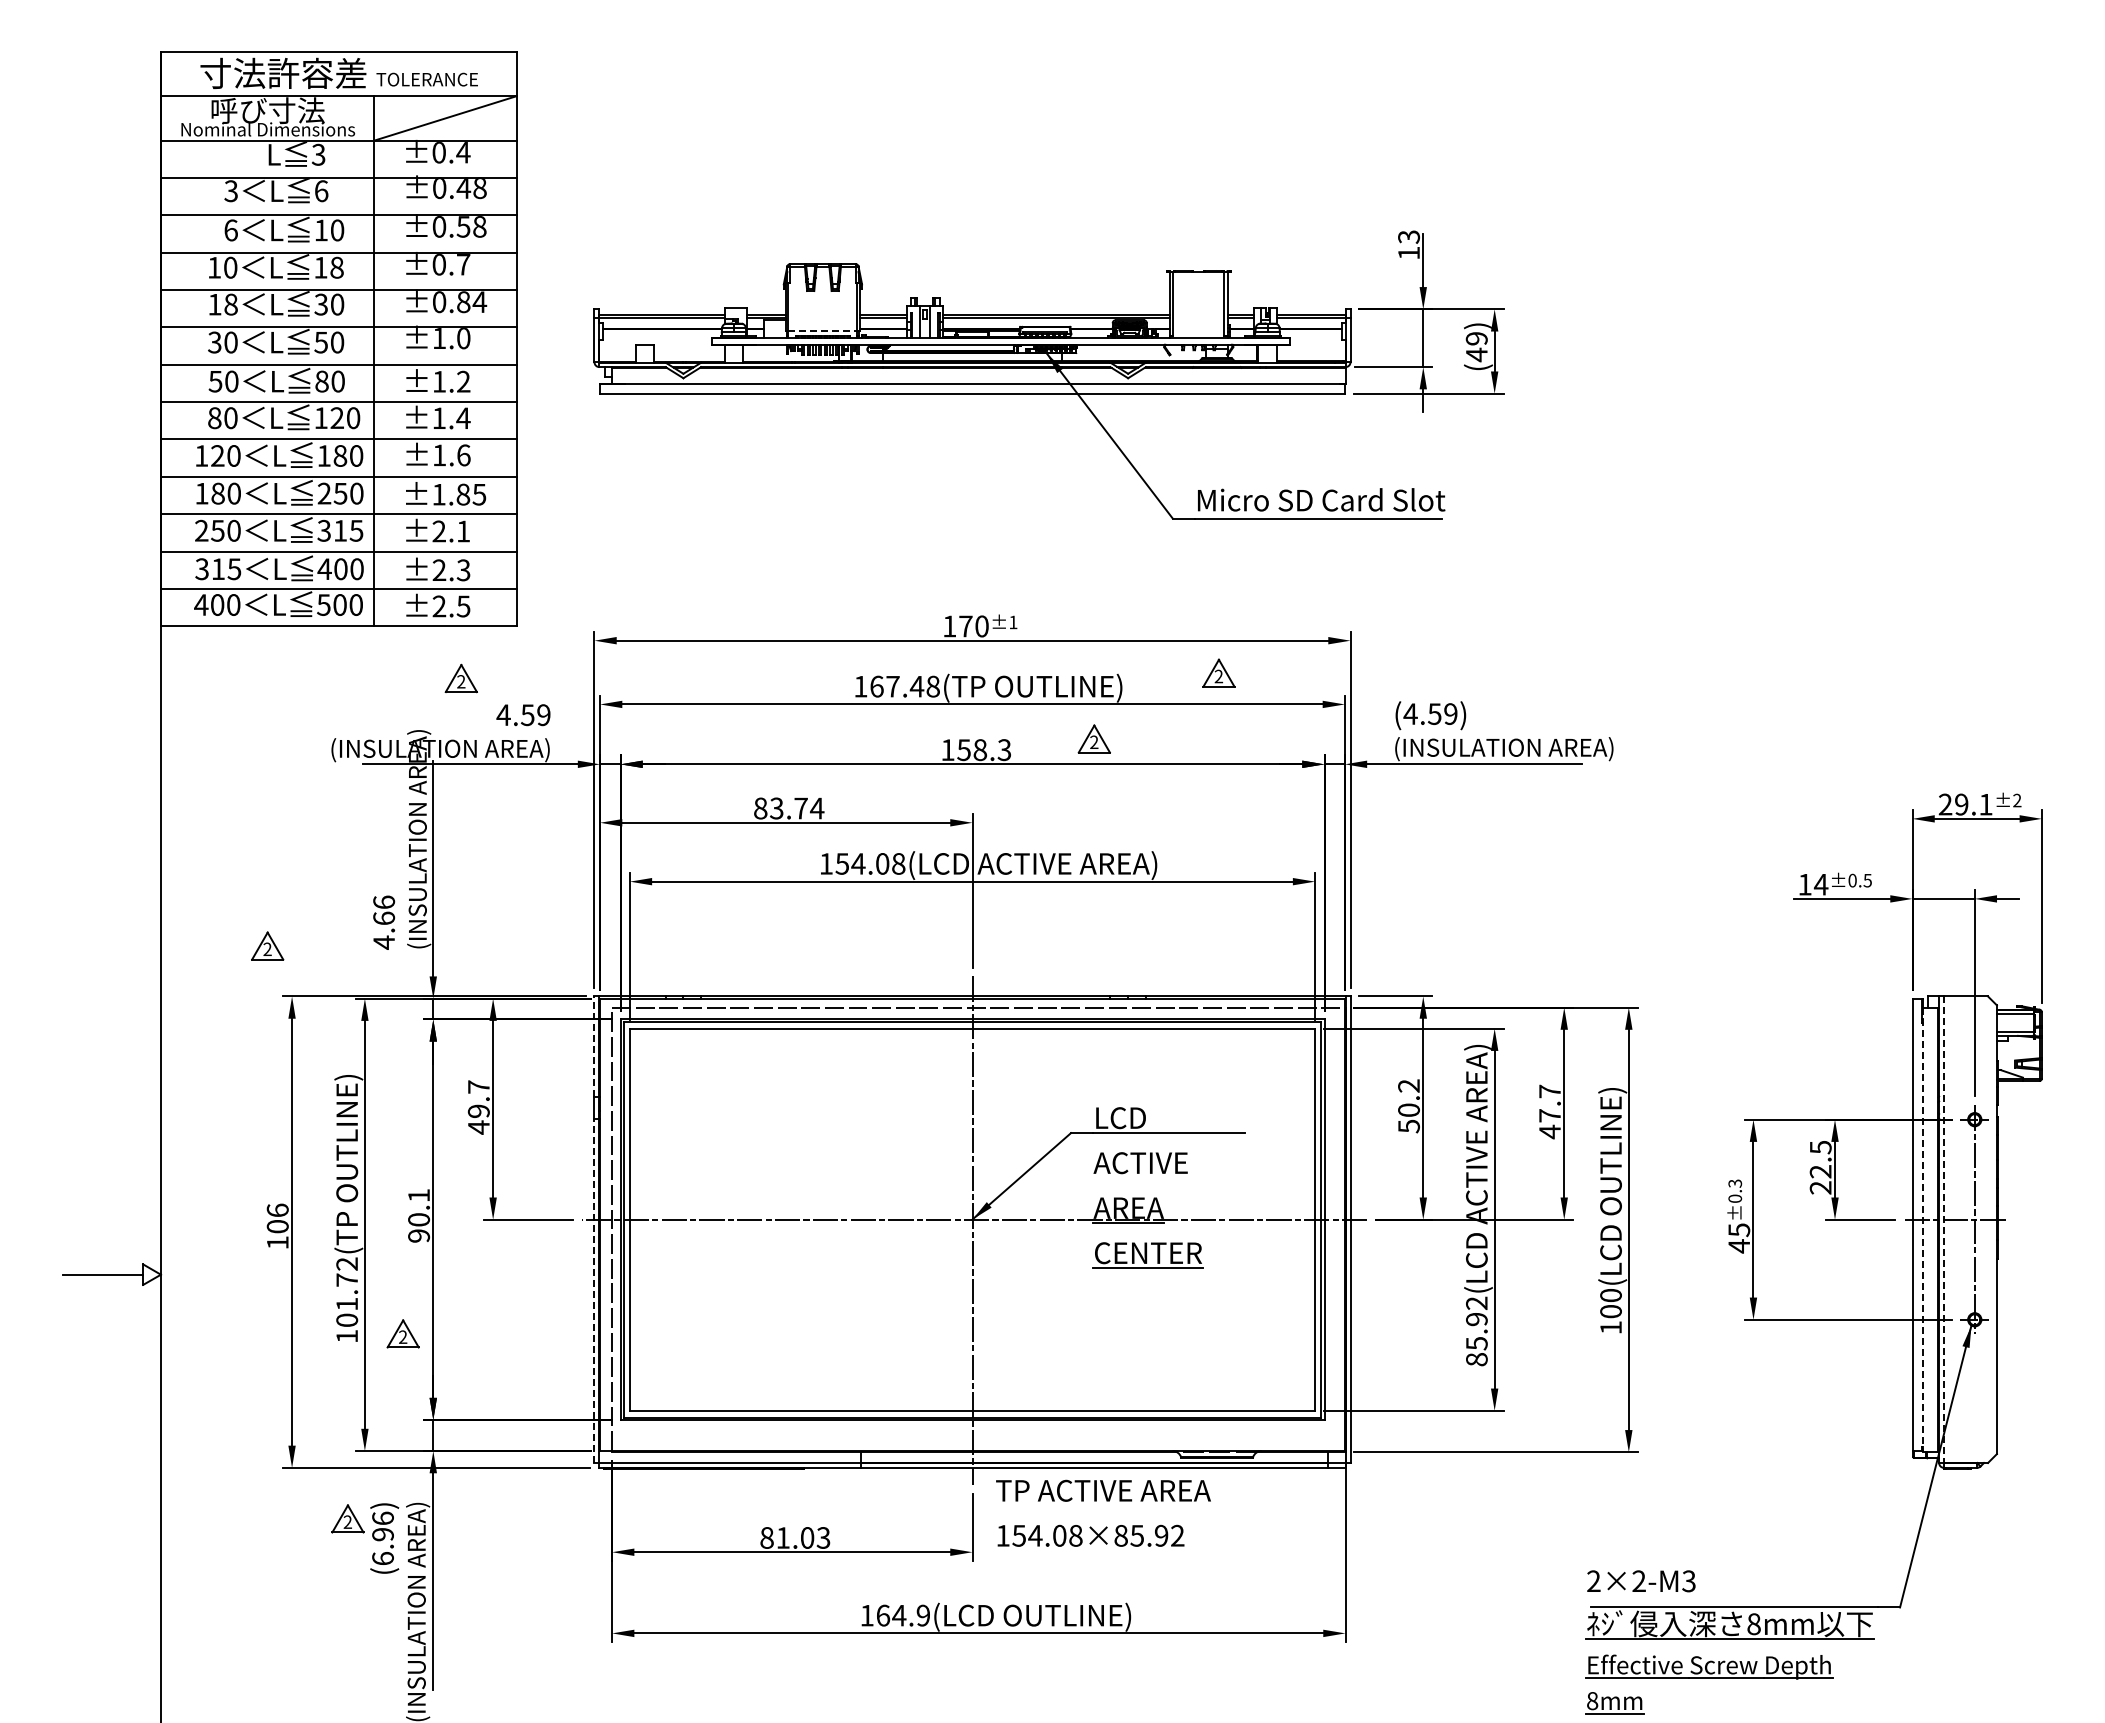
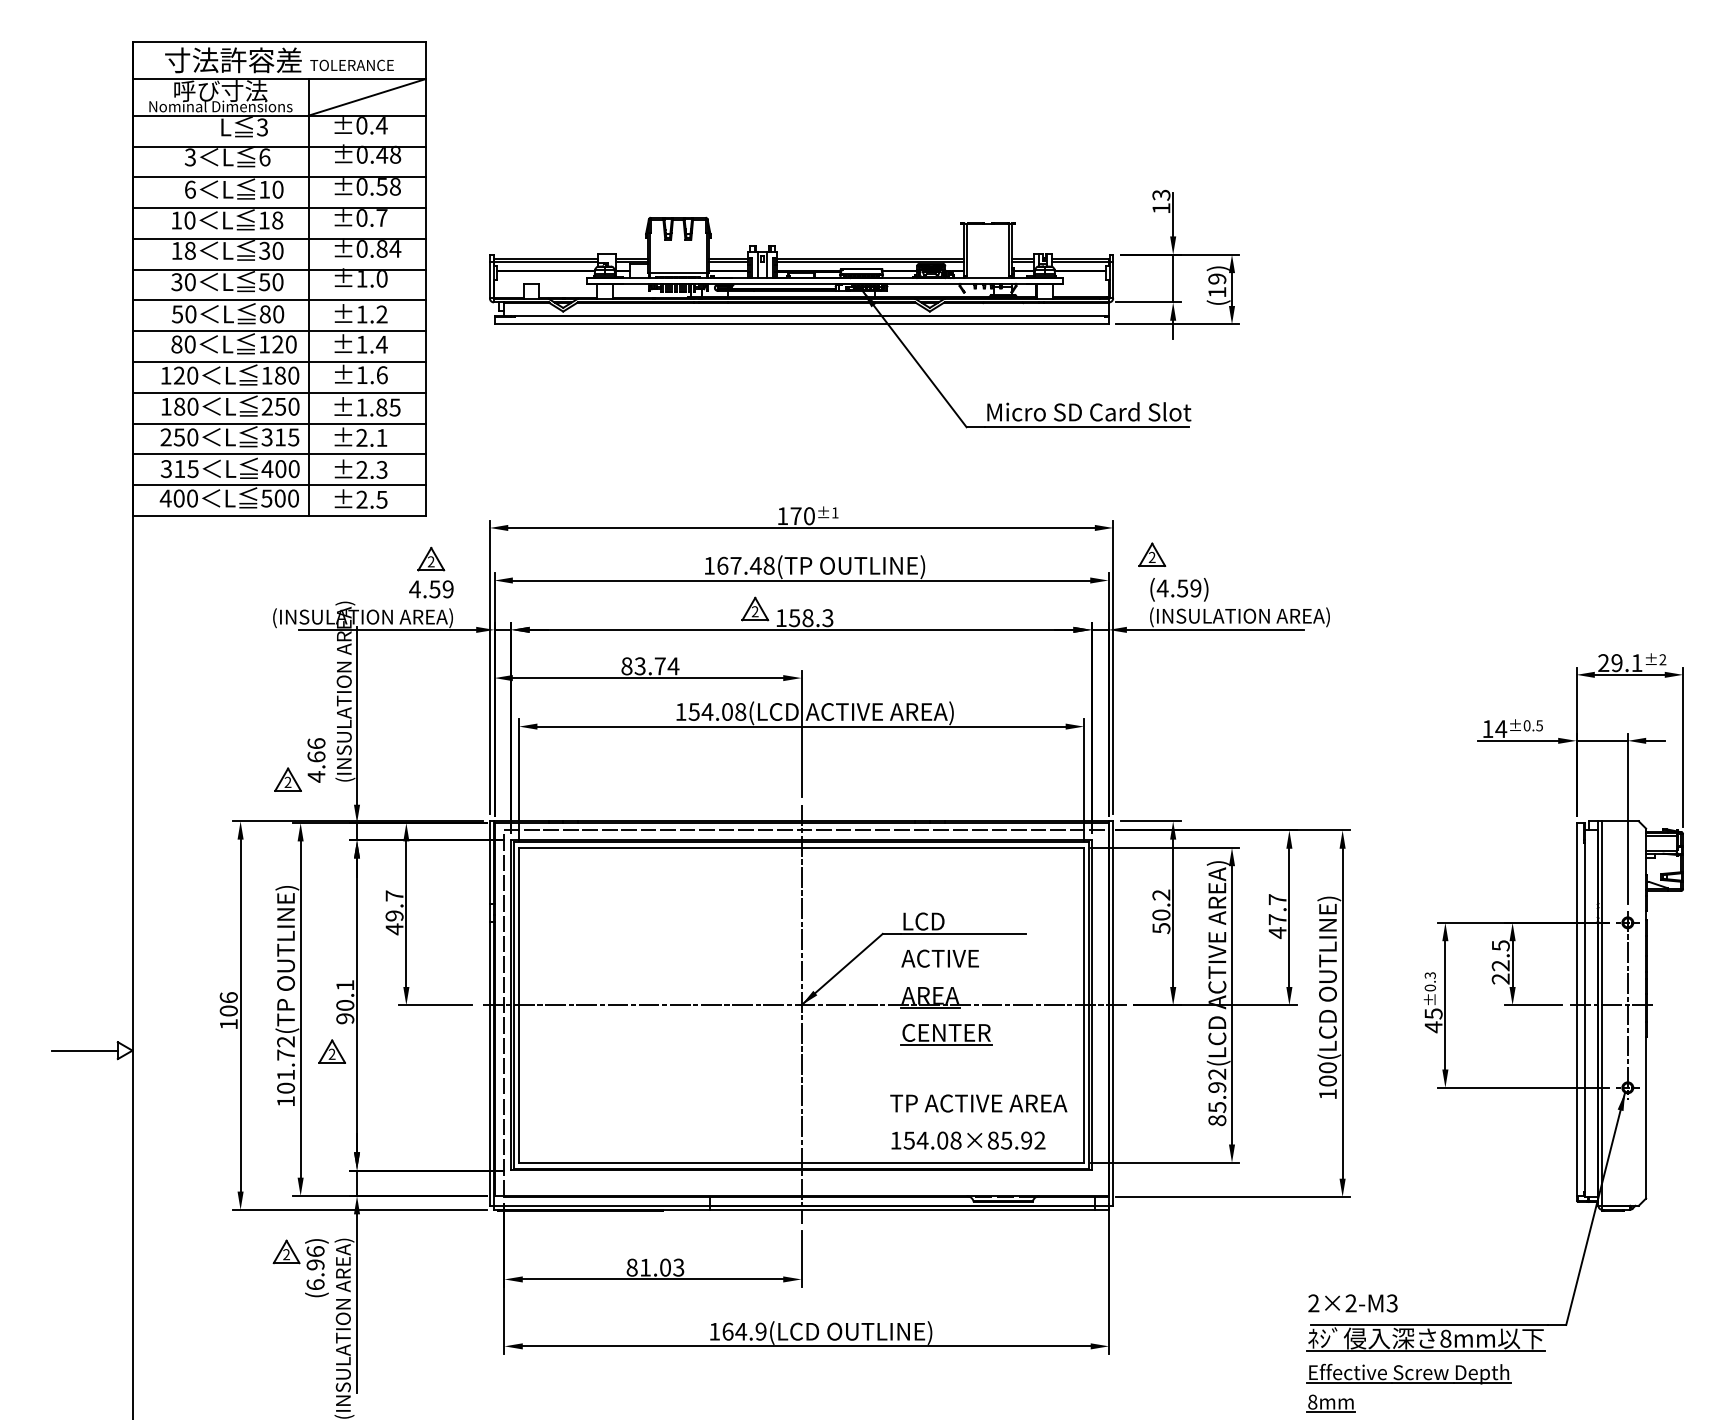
line: (823, 331) -> (678, 273), dashed -> solid
text: (1476, 354) -> (1217, 292), (49) -> (19)
part: (1218, 672) -> (1151, 554), moved
part: (460, 678) -> (430, 559), moved
part: (1093, 738) -> (754, 608), moved
part: (267, 945) -> (287, 779), moved
line: (594, 1046) -> (489, 862), dashed -> solid
line: (1922, 1230) -> (1584, 1014), dashed -> solid
line: (1944, 1230) -> (1602, 1014), dashed -> solid
line: (594, 1290) -> (489, 1063), dashed -> solid
part: (402, 1333) -> (331, 1051), moved
text: (1103, 1512) -> (978, 1121), moved

